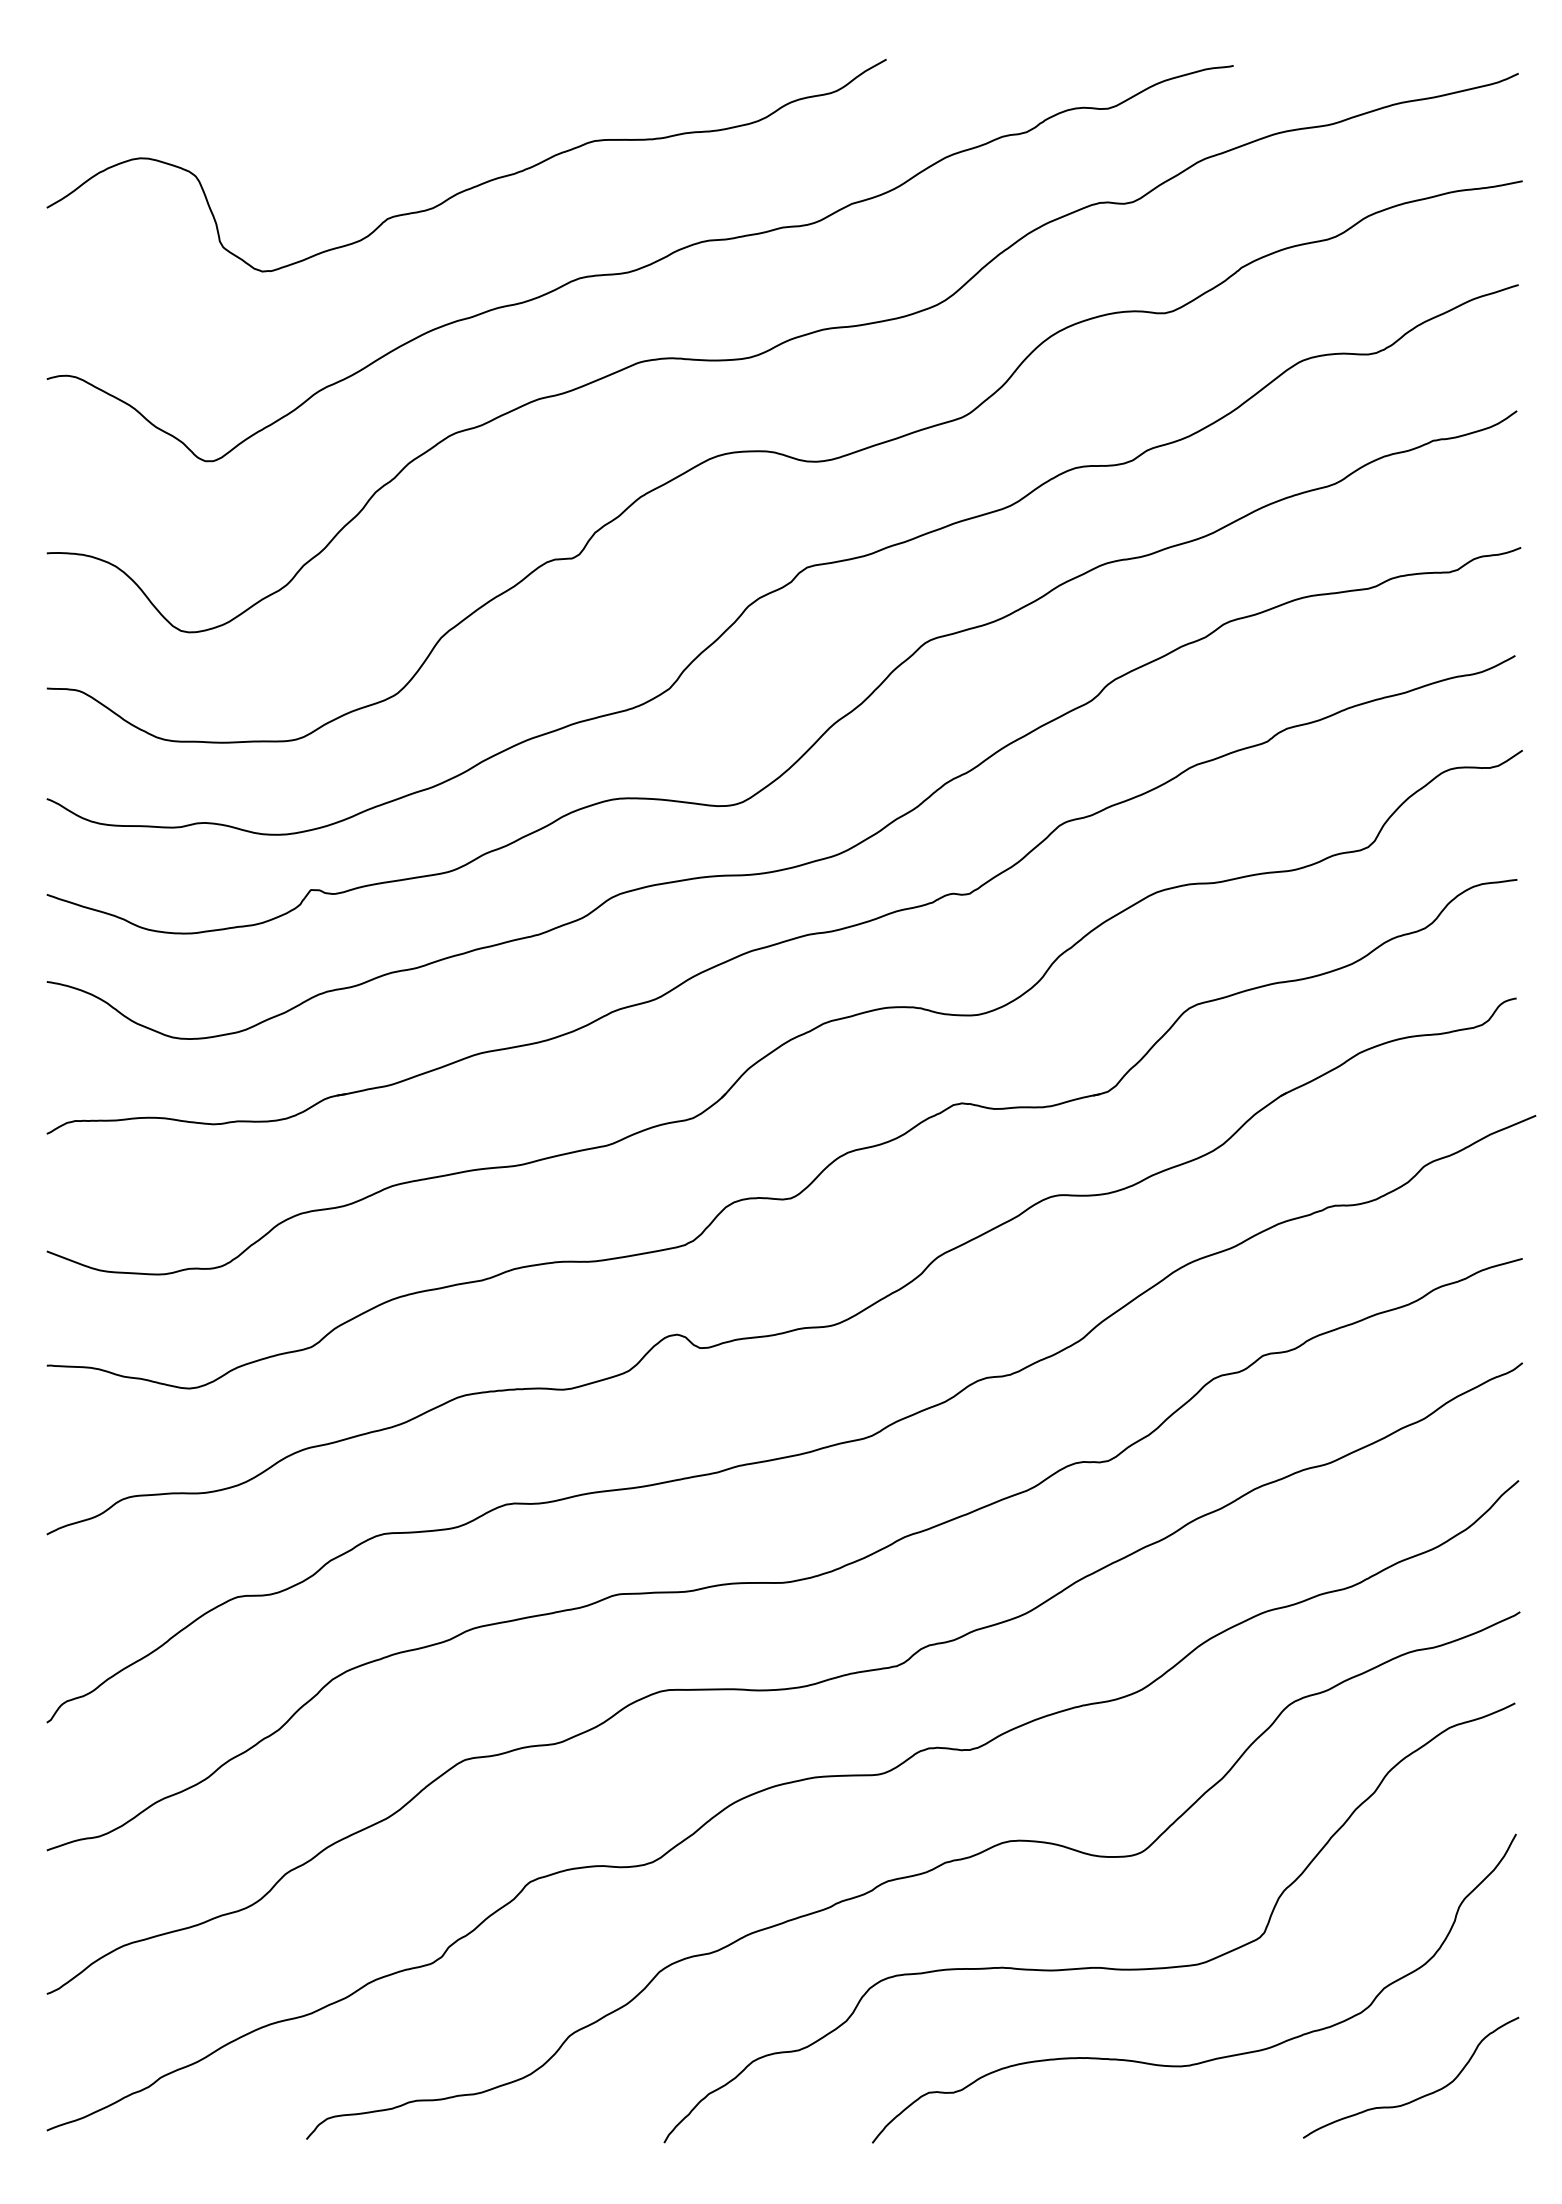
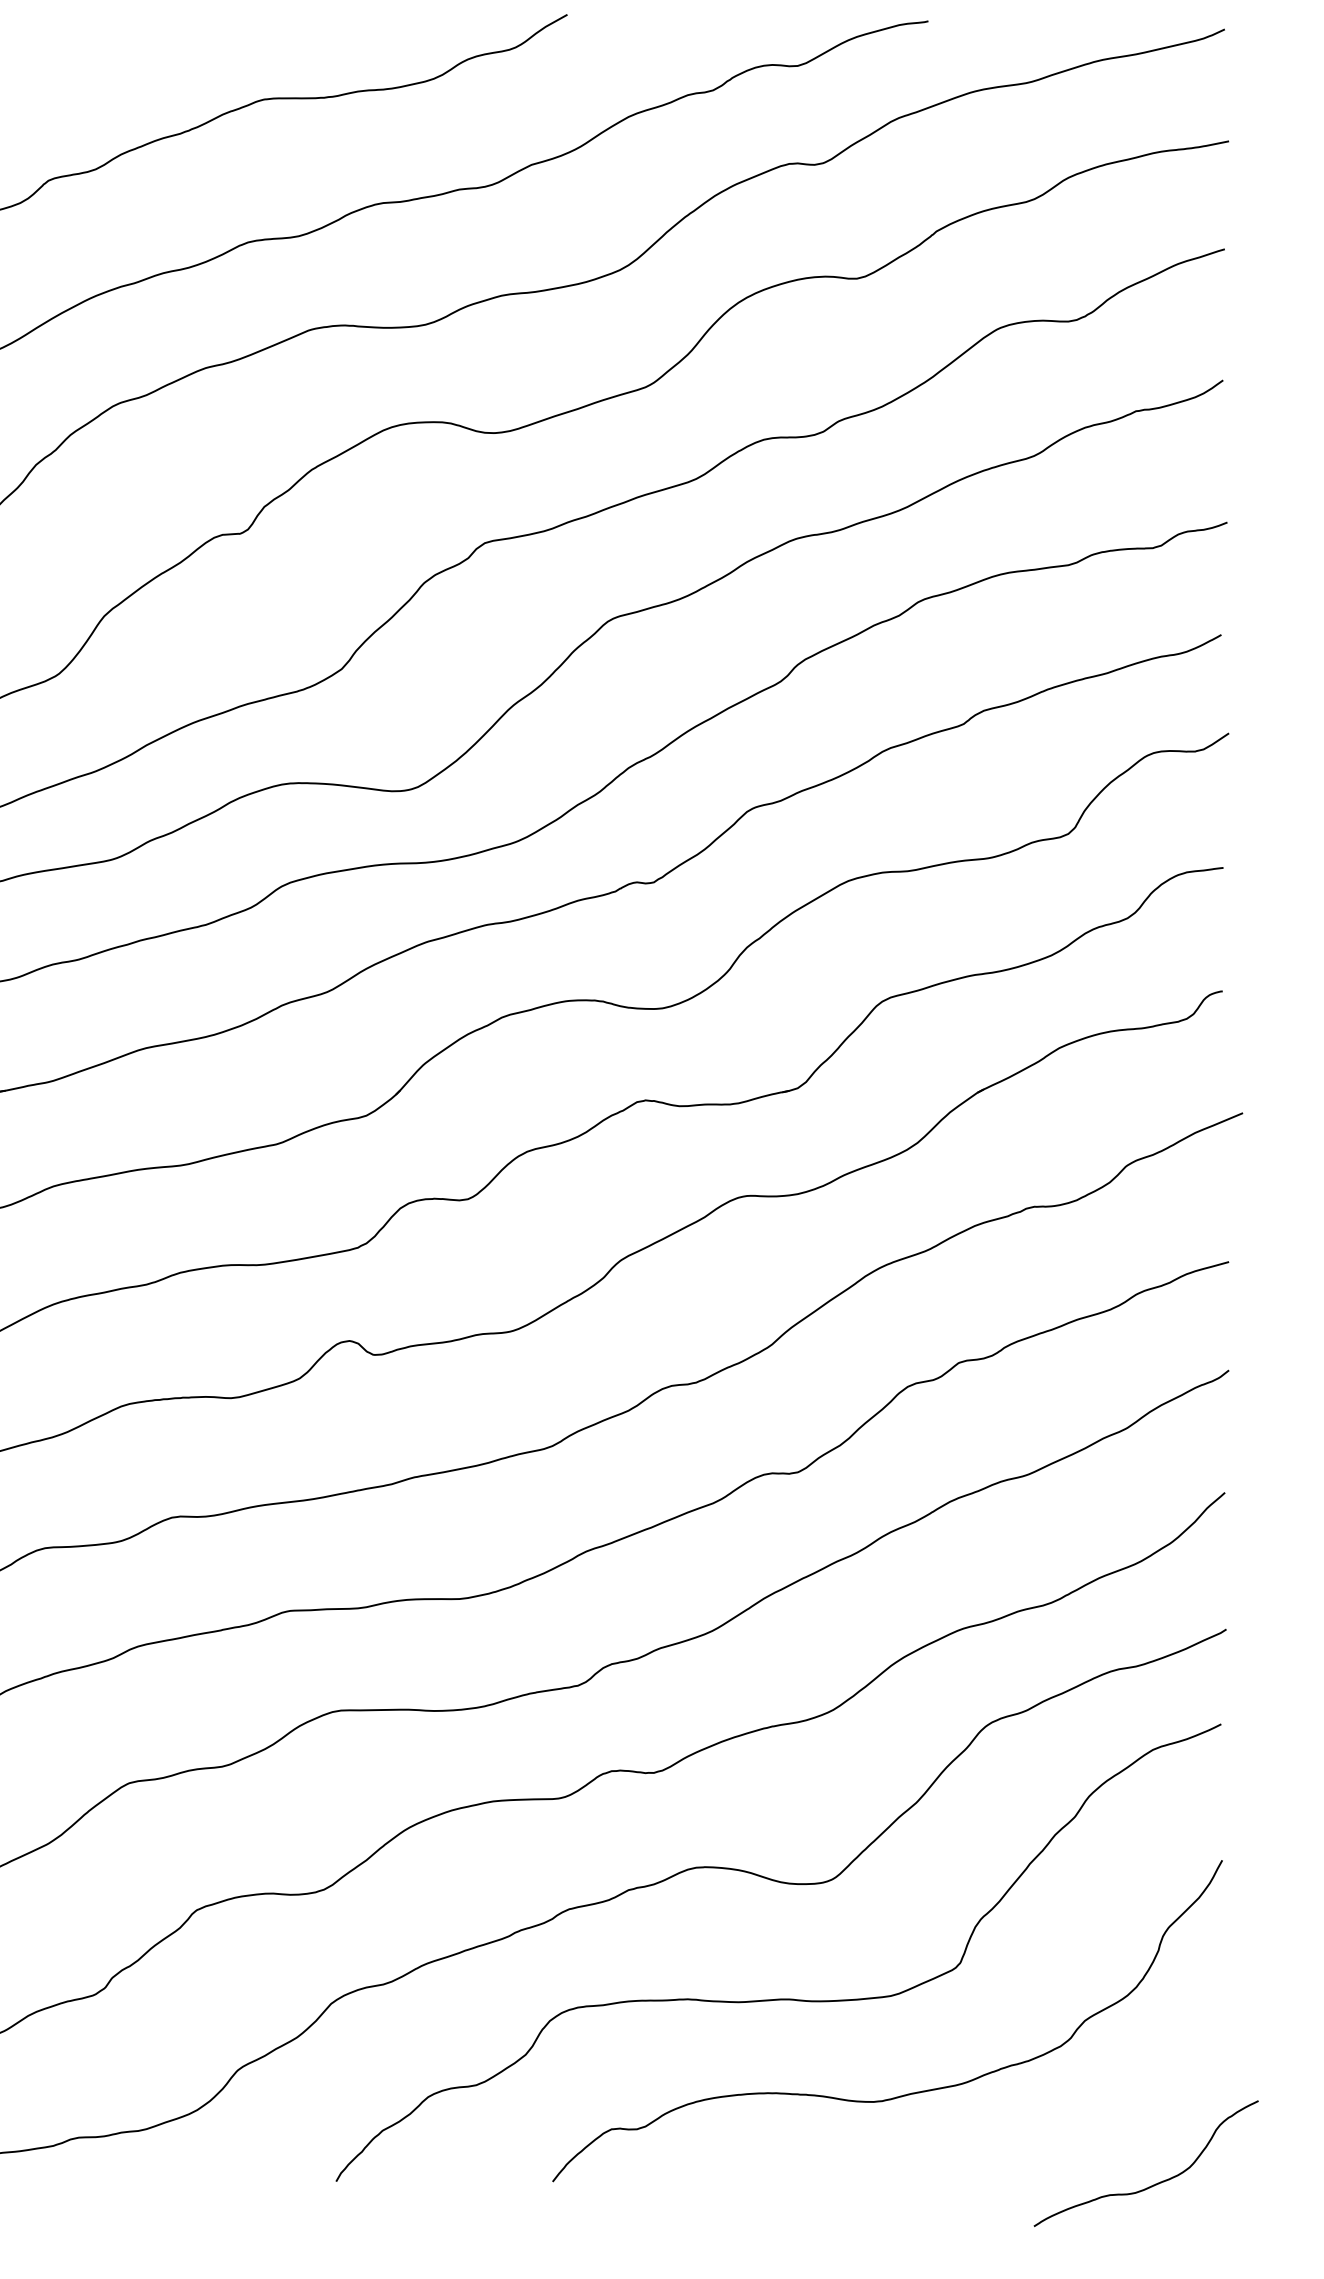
curve: (1420, 2096) -> (1156, 2183), moved

